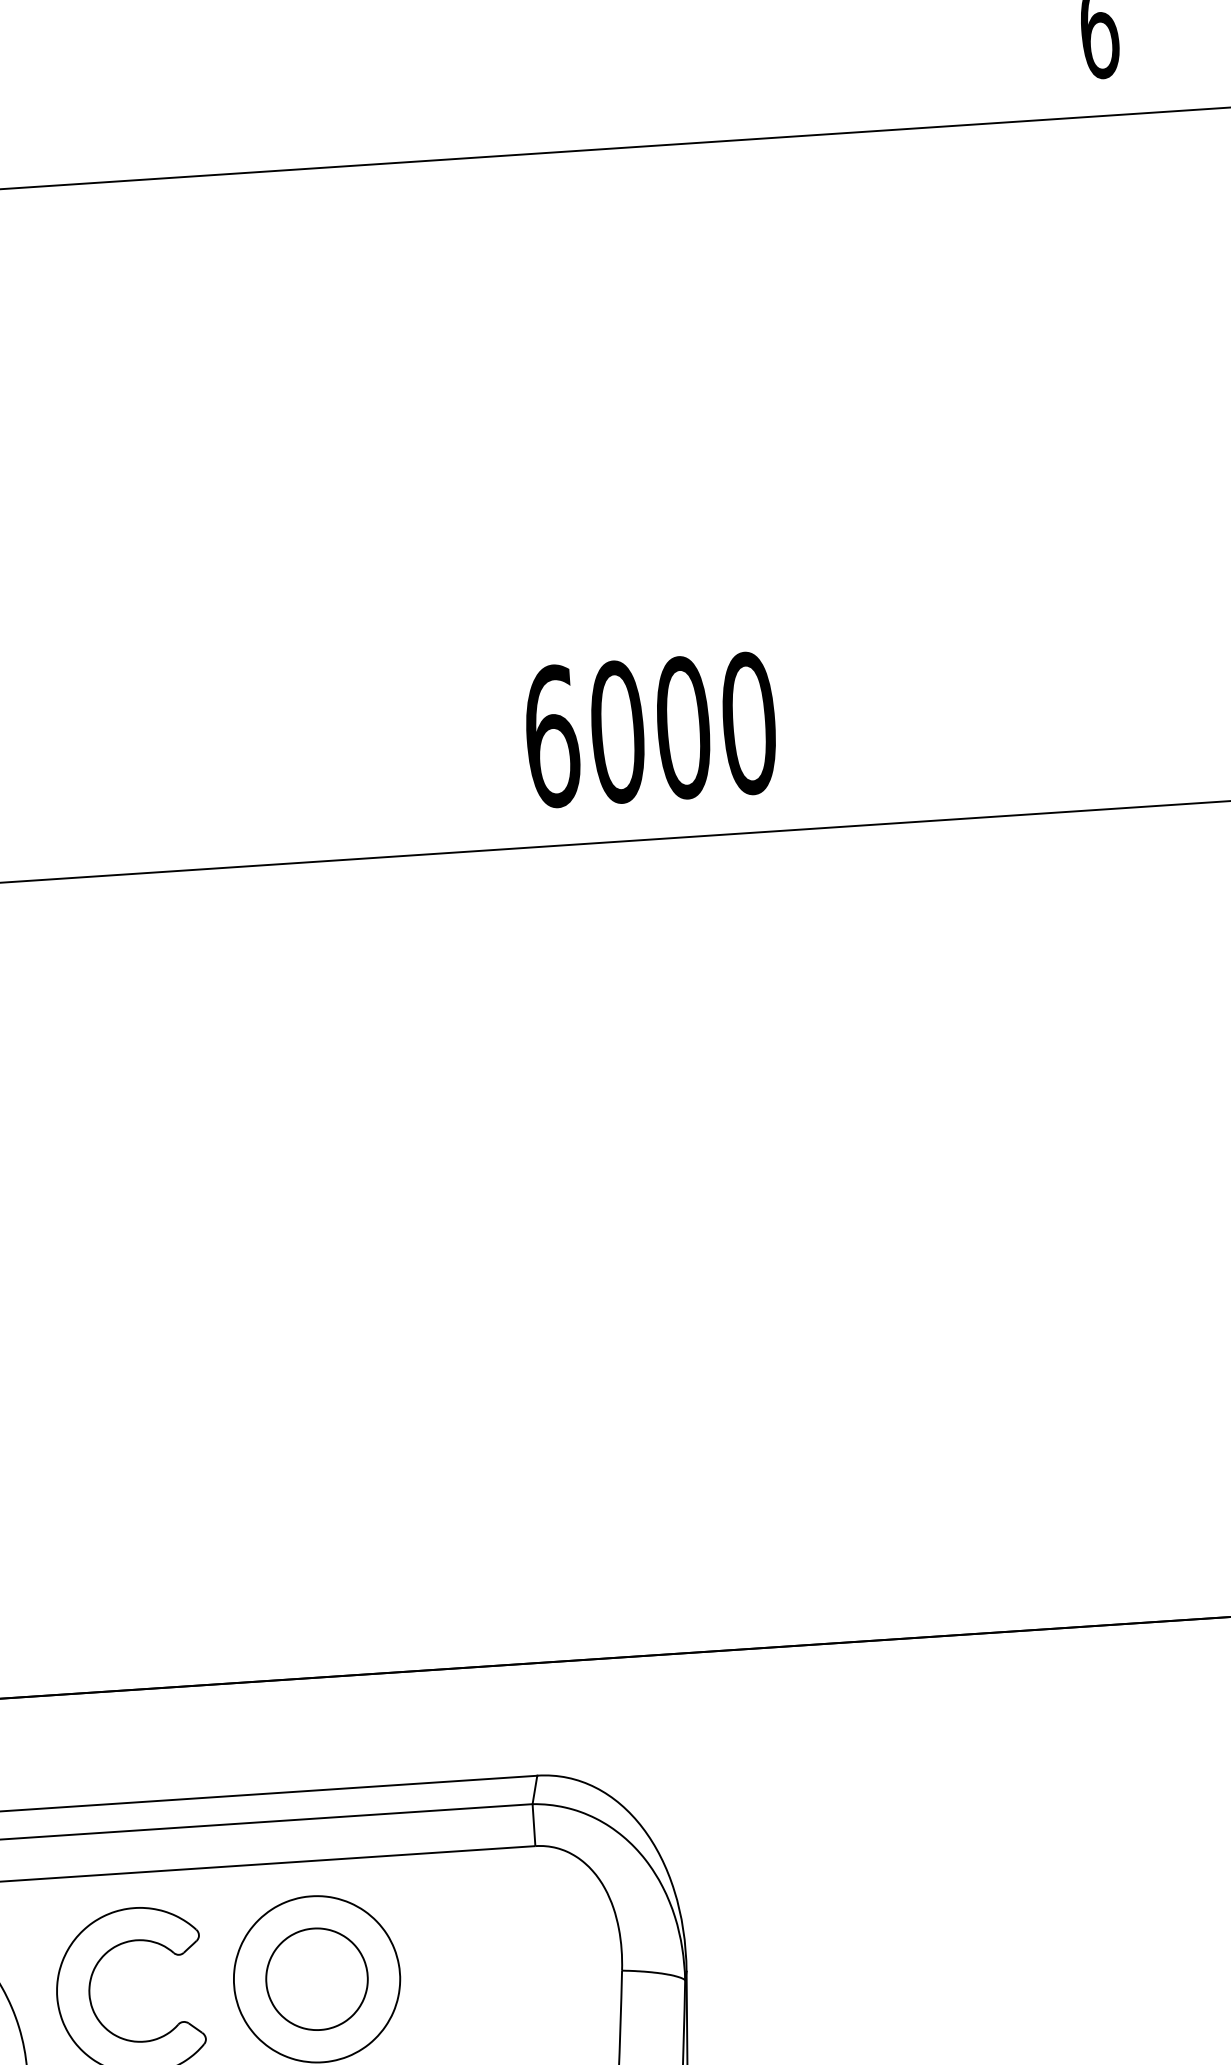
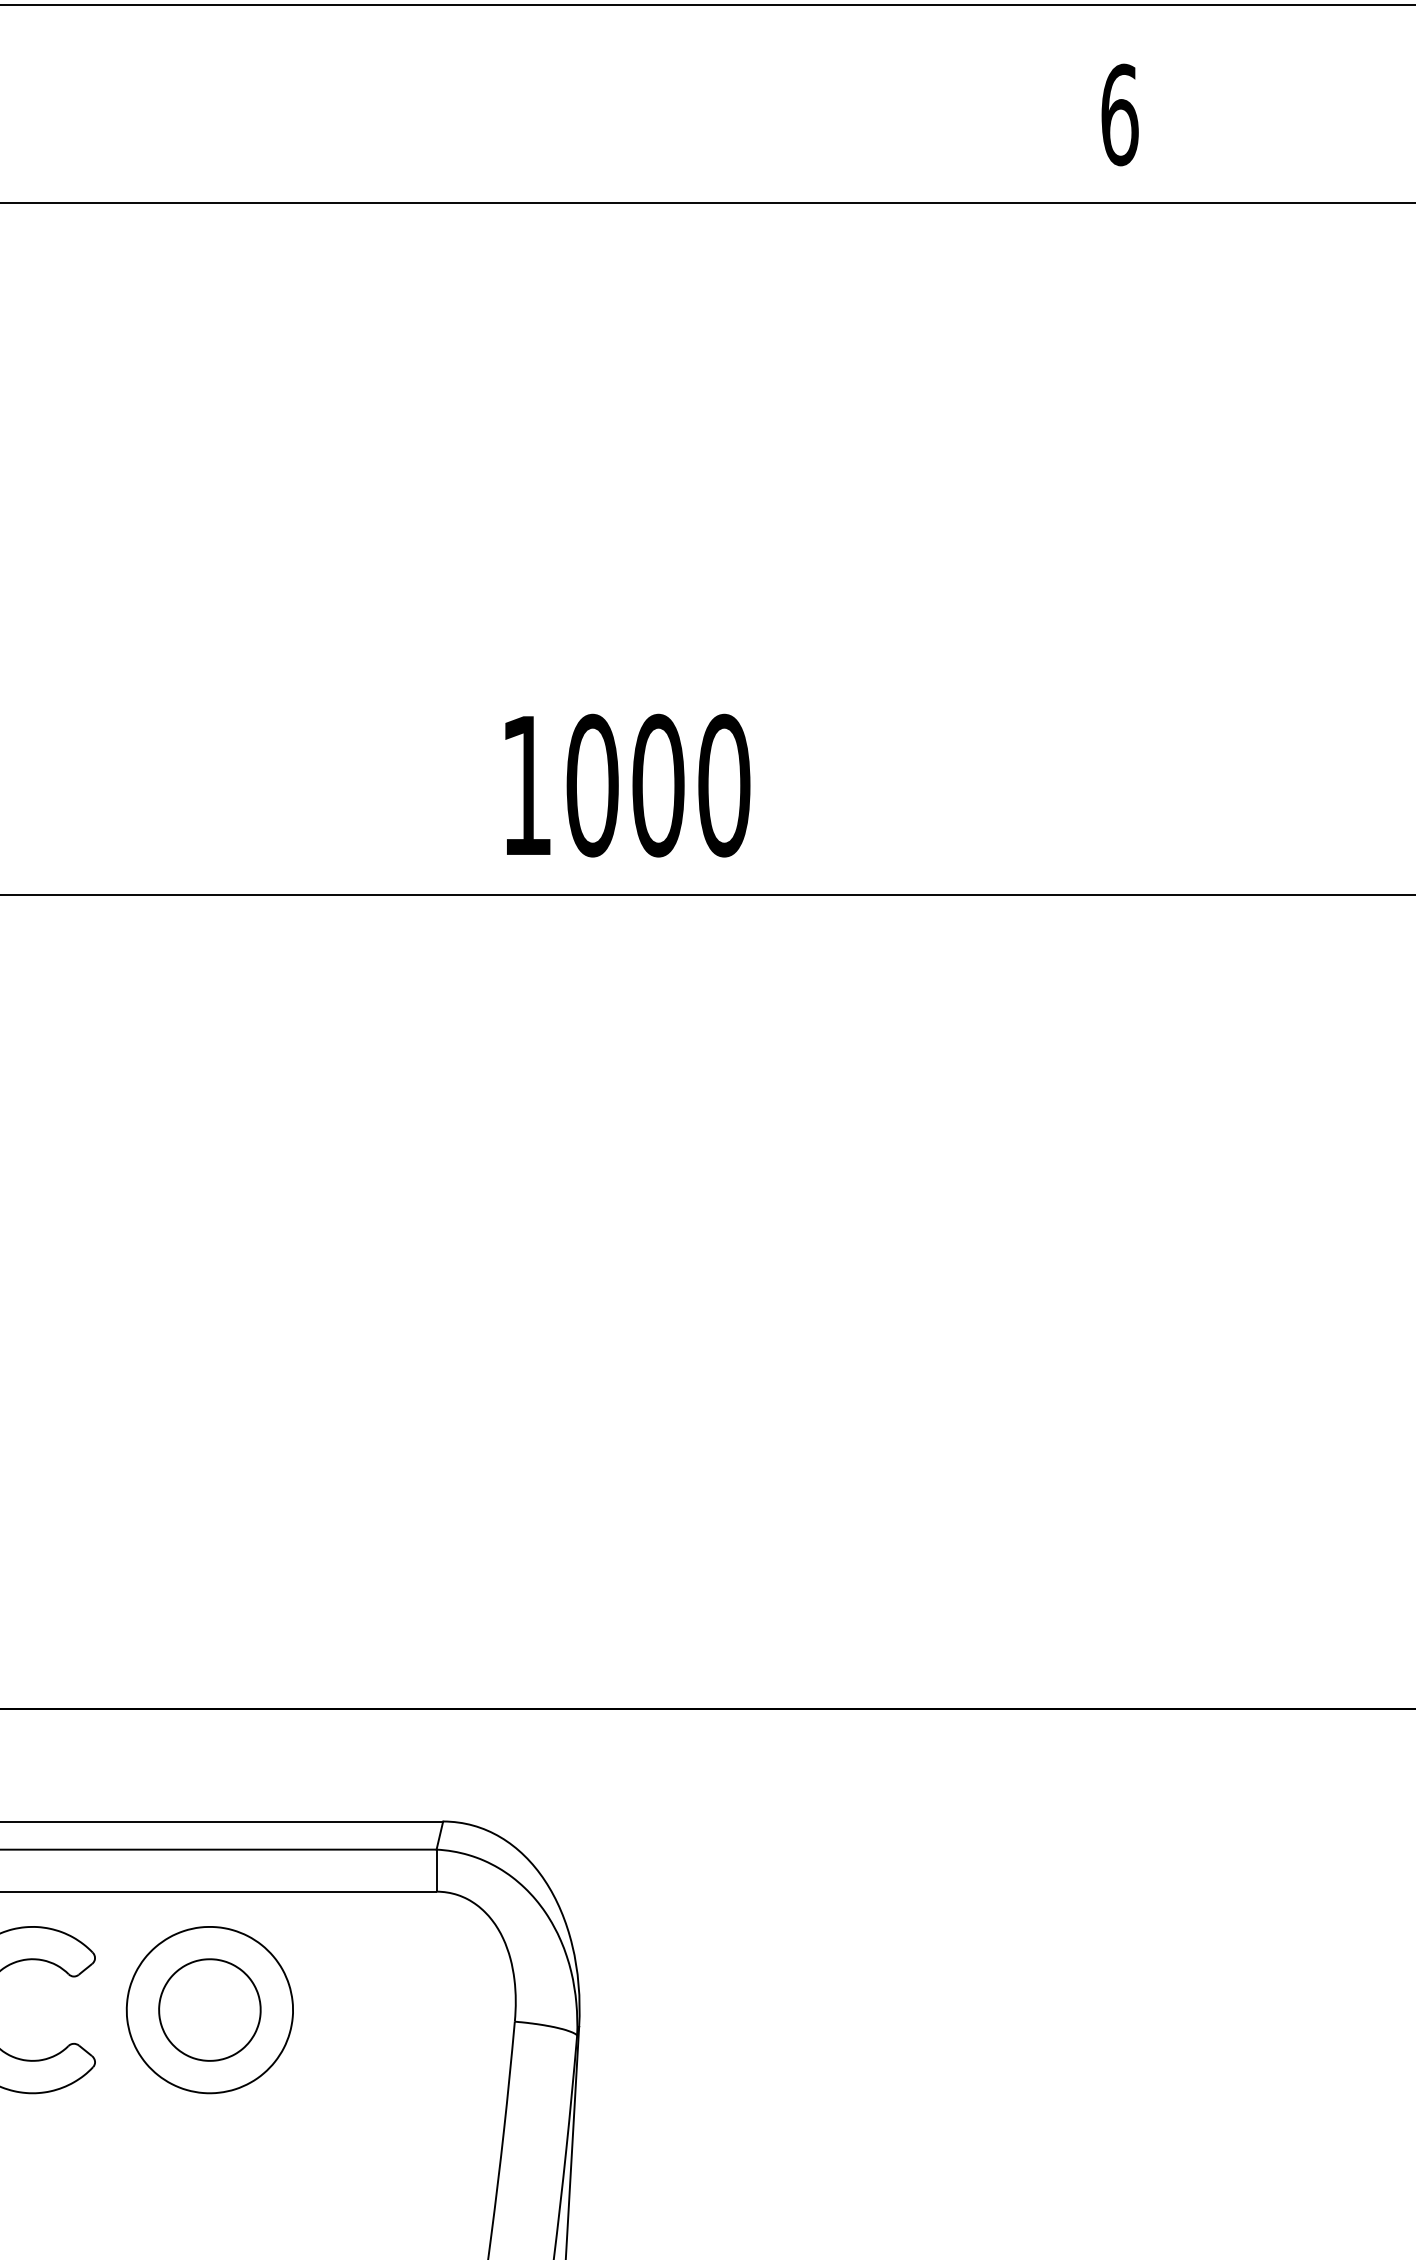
text: (552, 736) -> (527, 785), 6000 -> 1000

